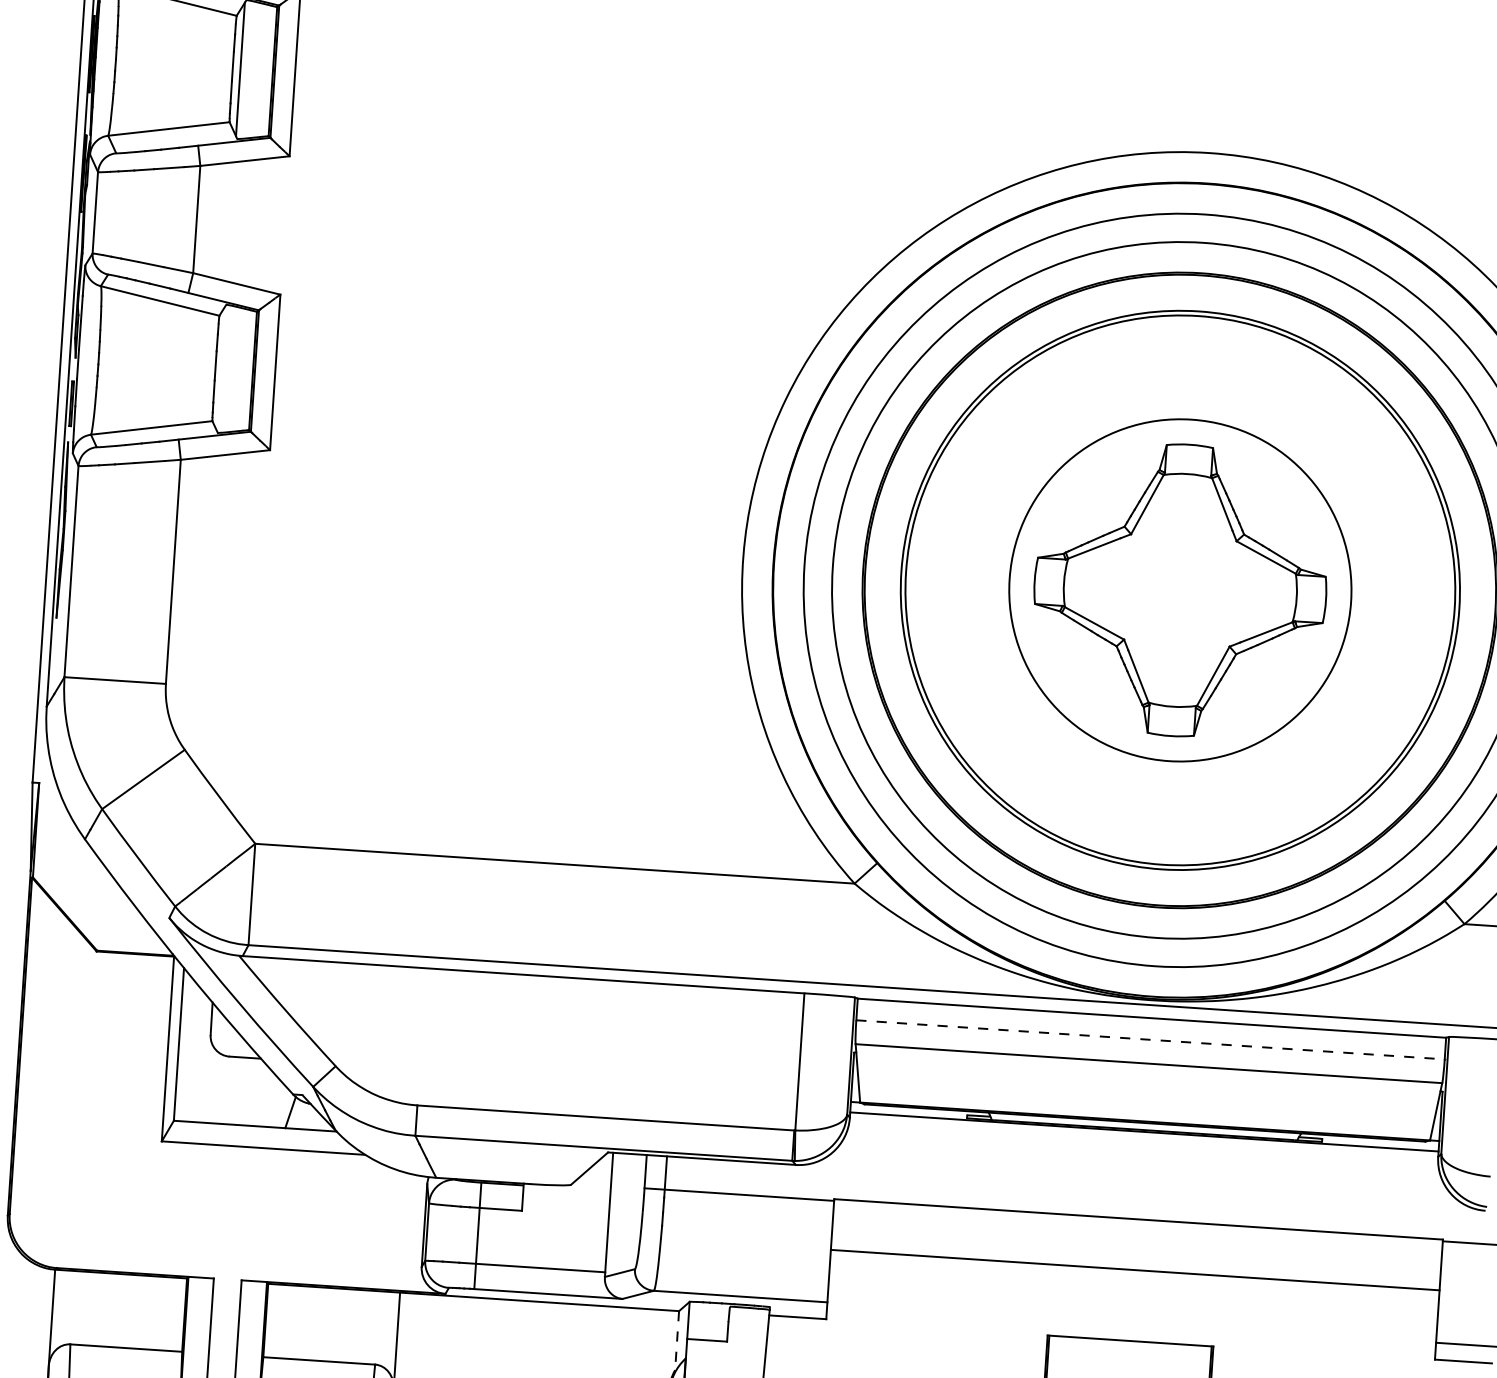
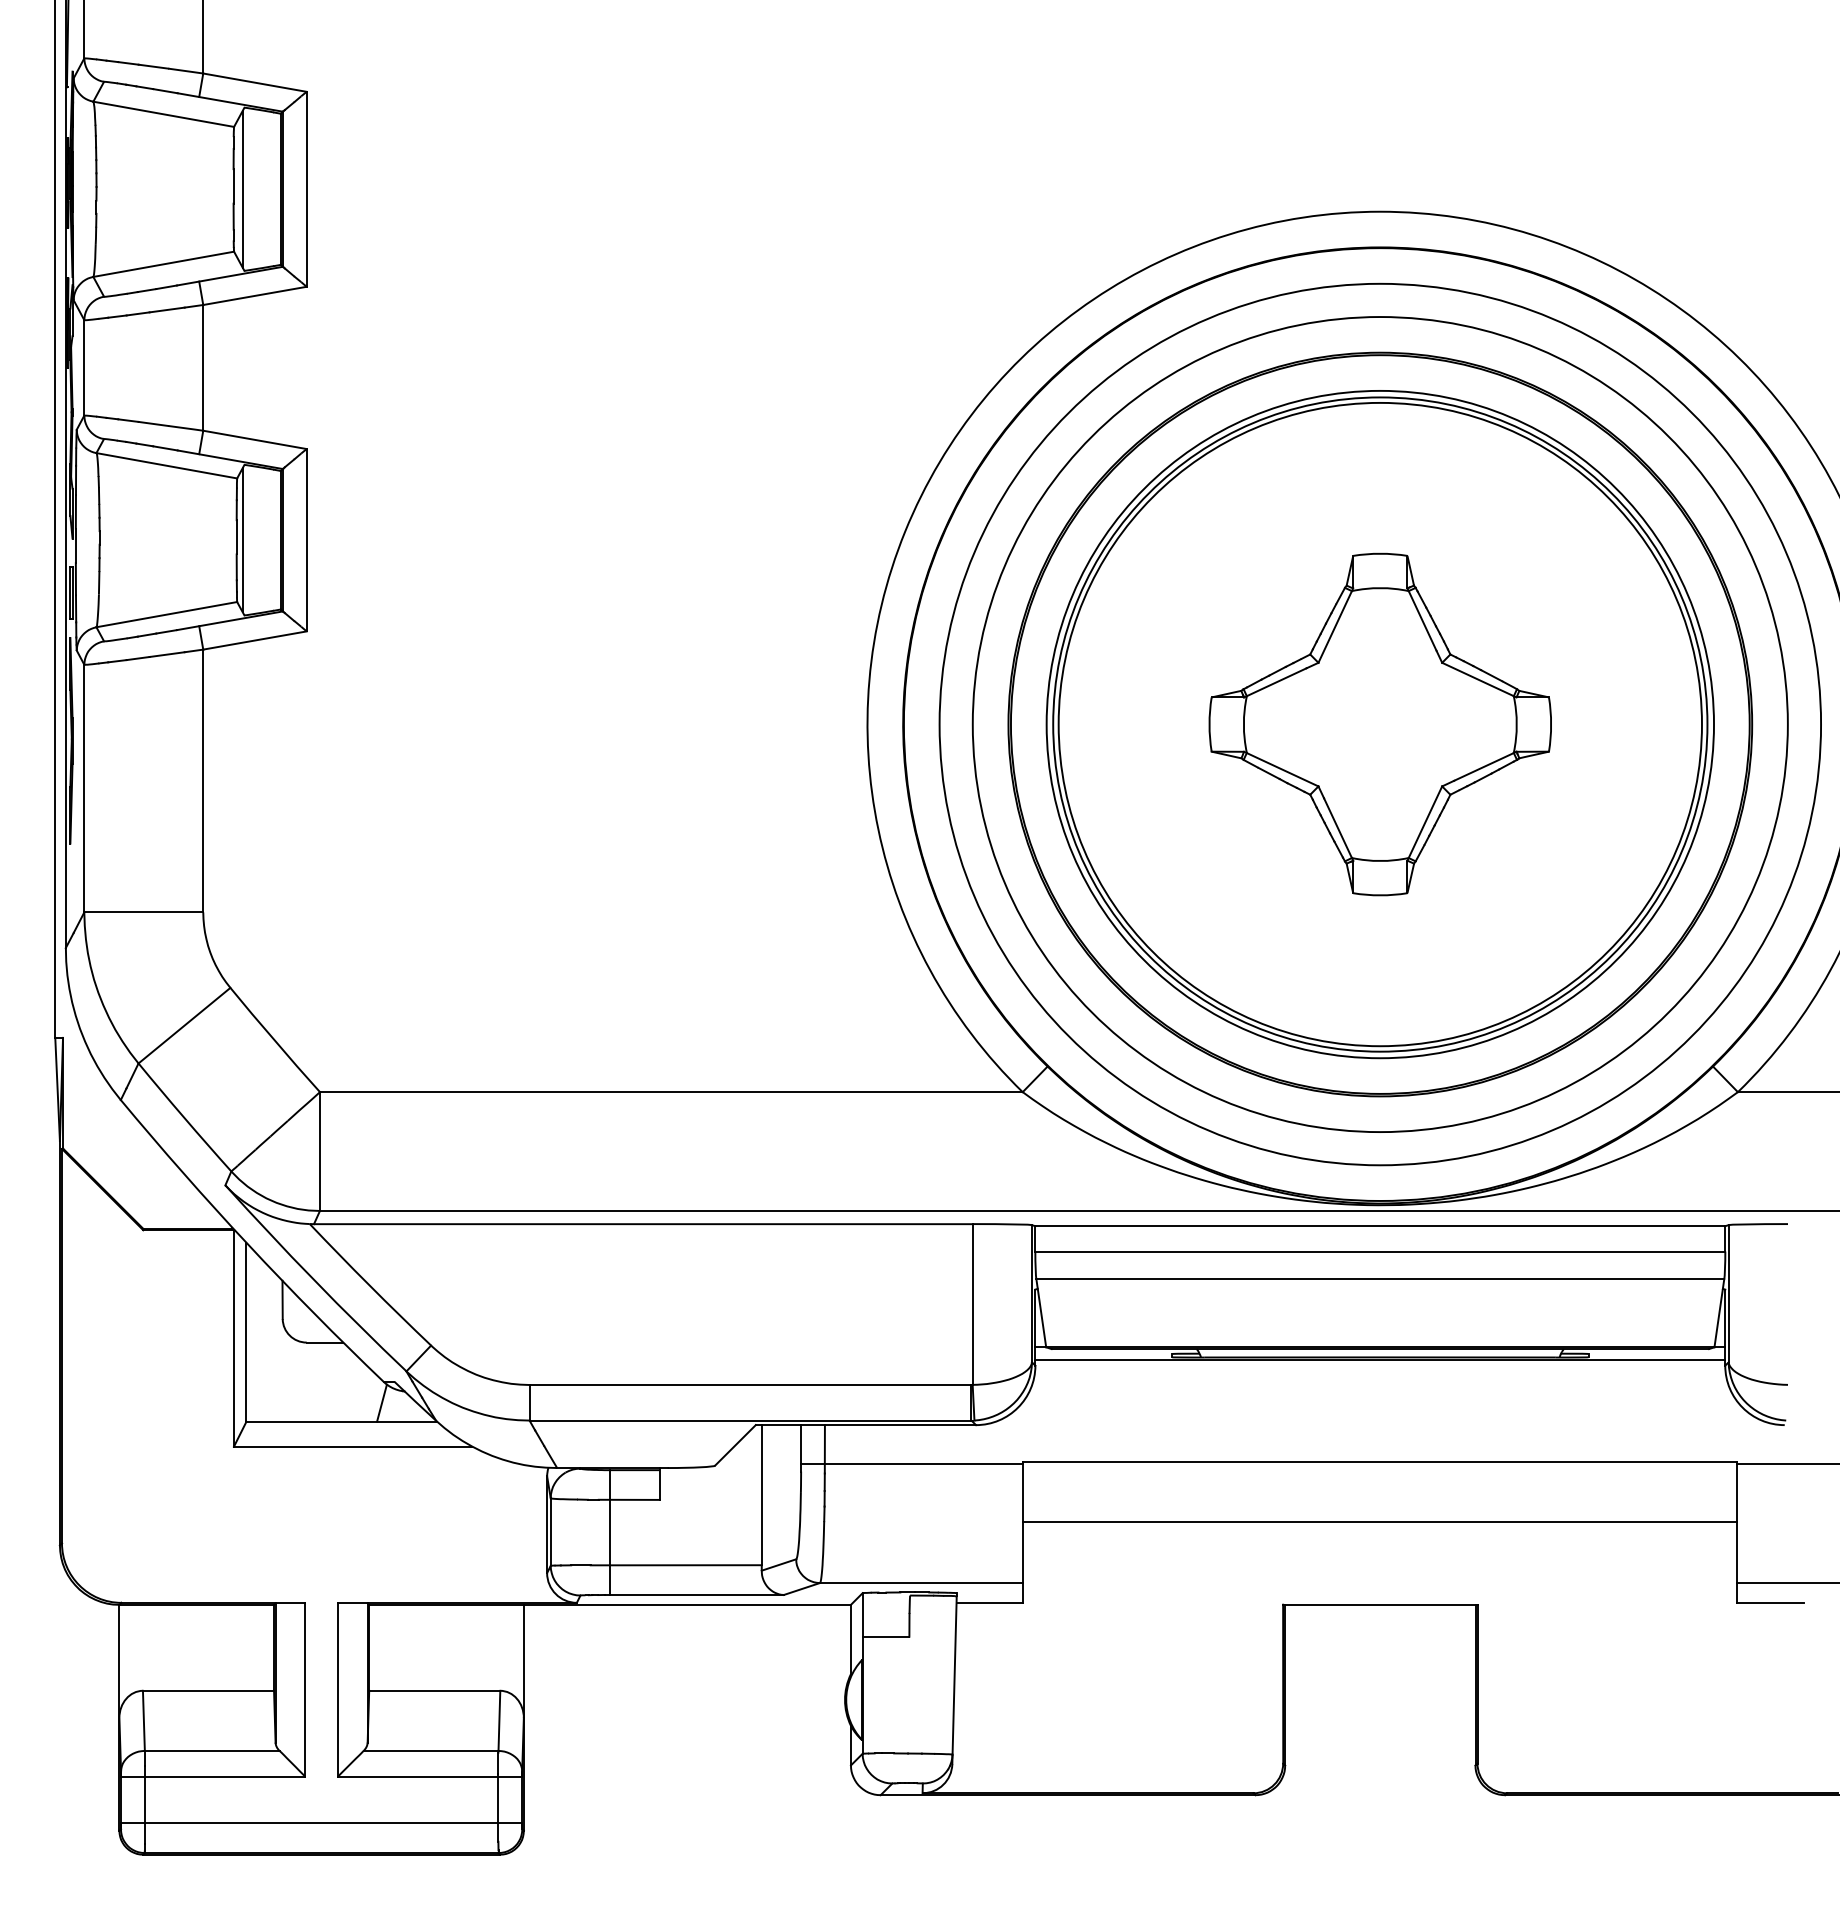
line: (220, 368) -> (242, 540), added
circle: (1180, 590) -> (1380, 724), size x1.67
line: (1150, 1039) -> (1380, 1251), dashed -> solid
line: (676, 1340) -> (850, 1639), dashed -> solid

